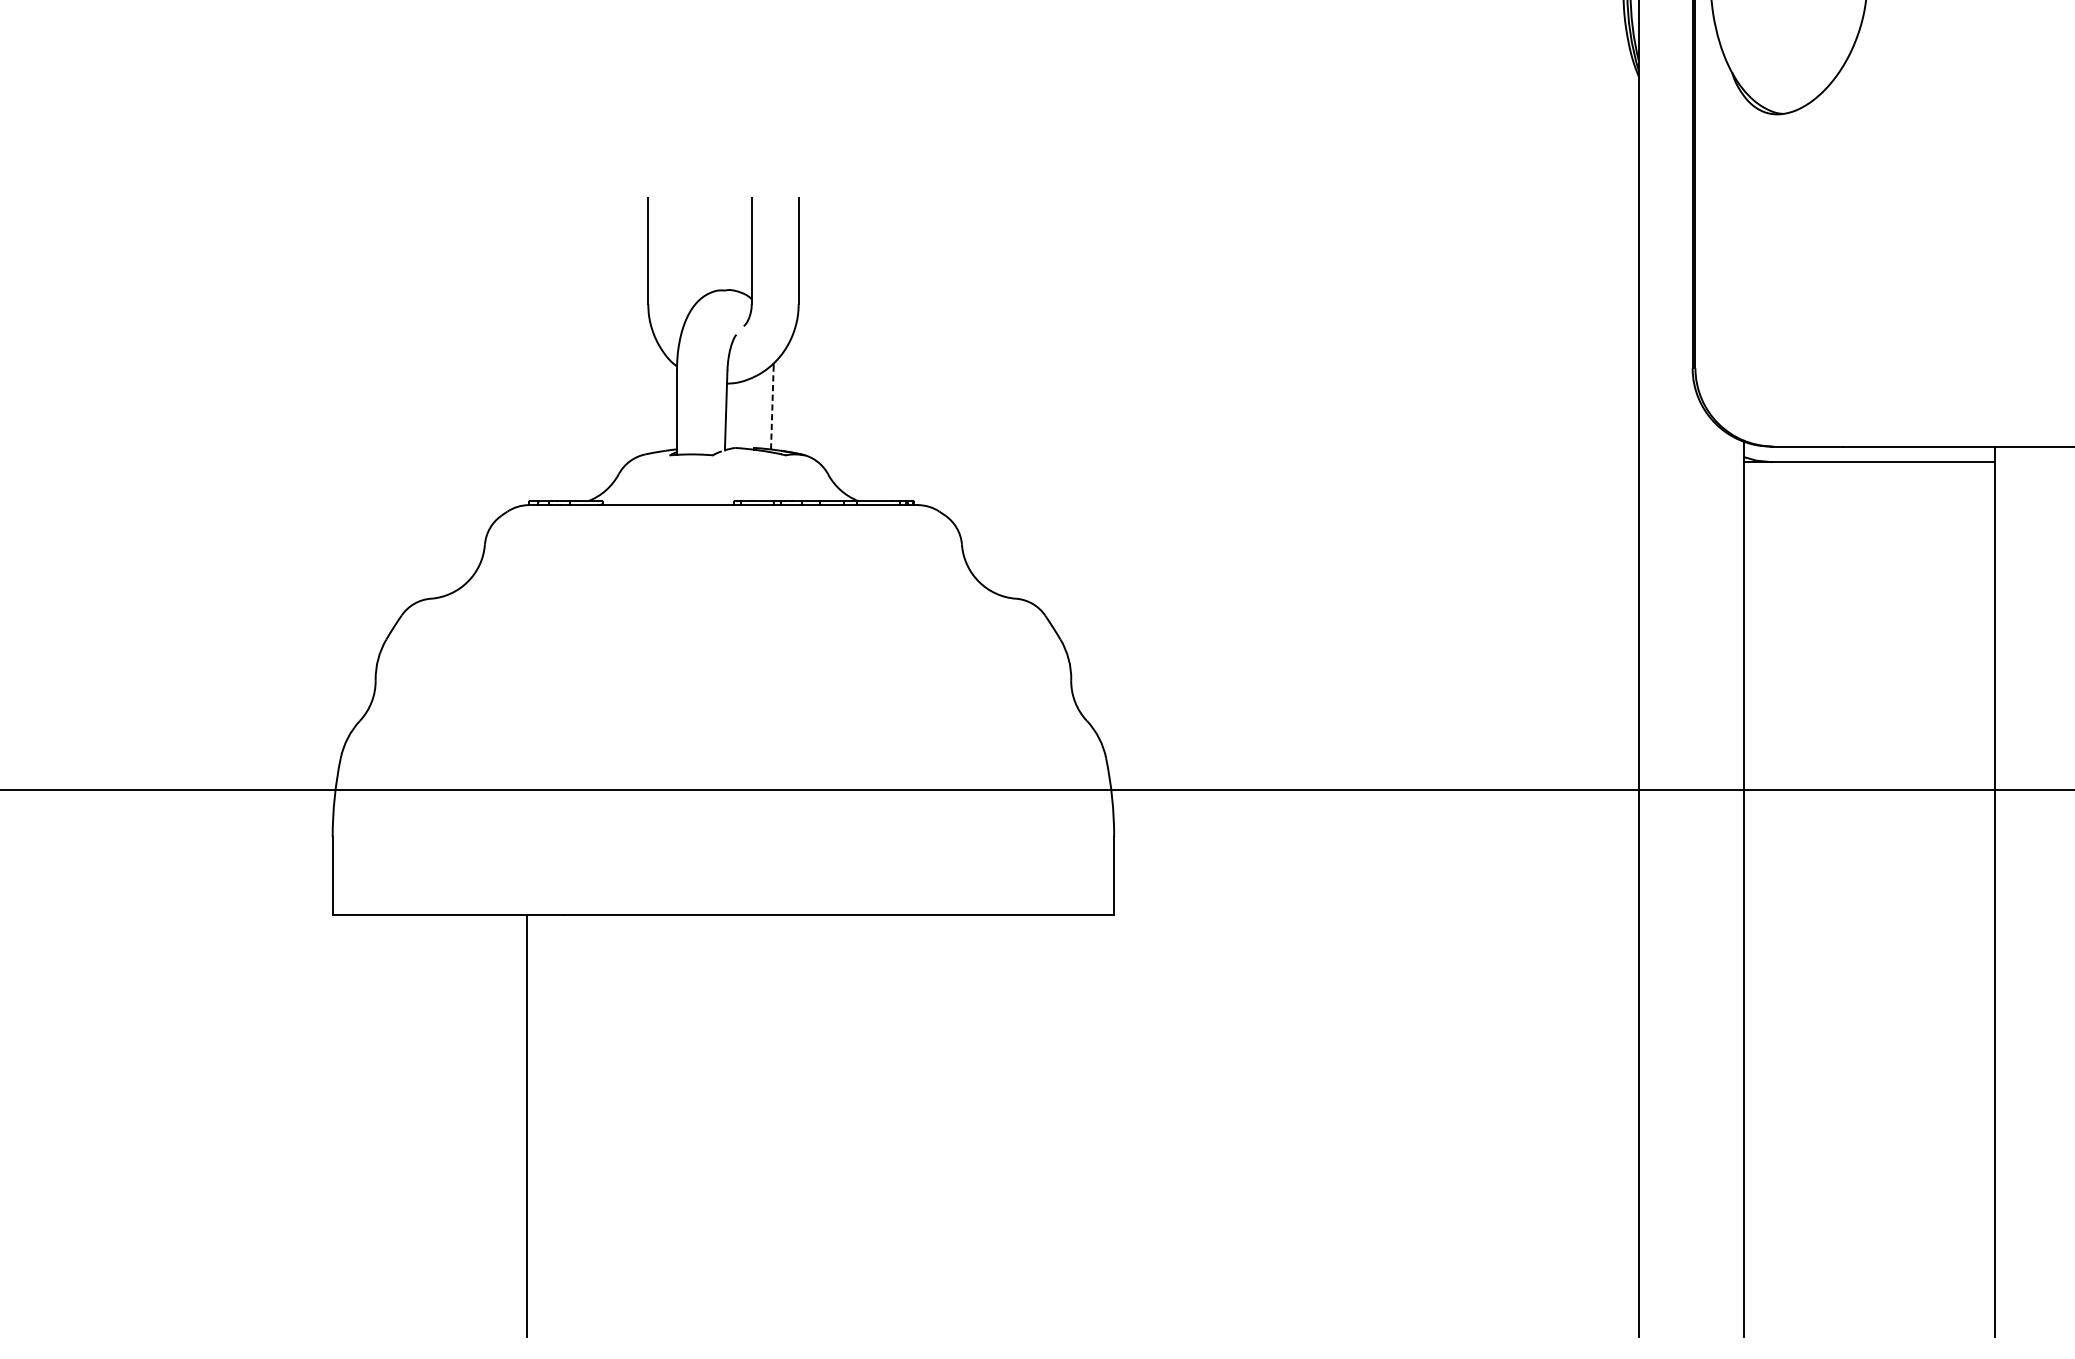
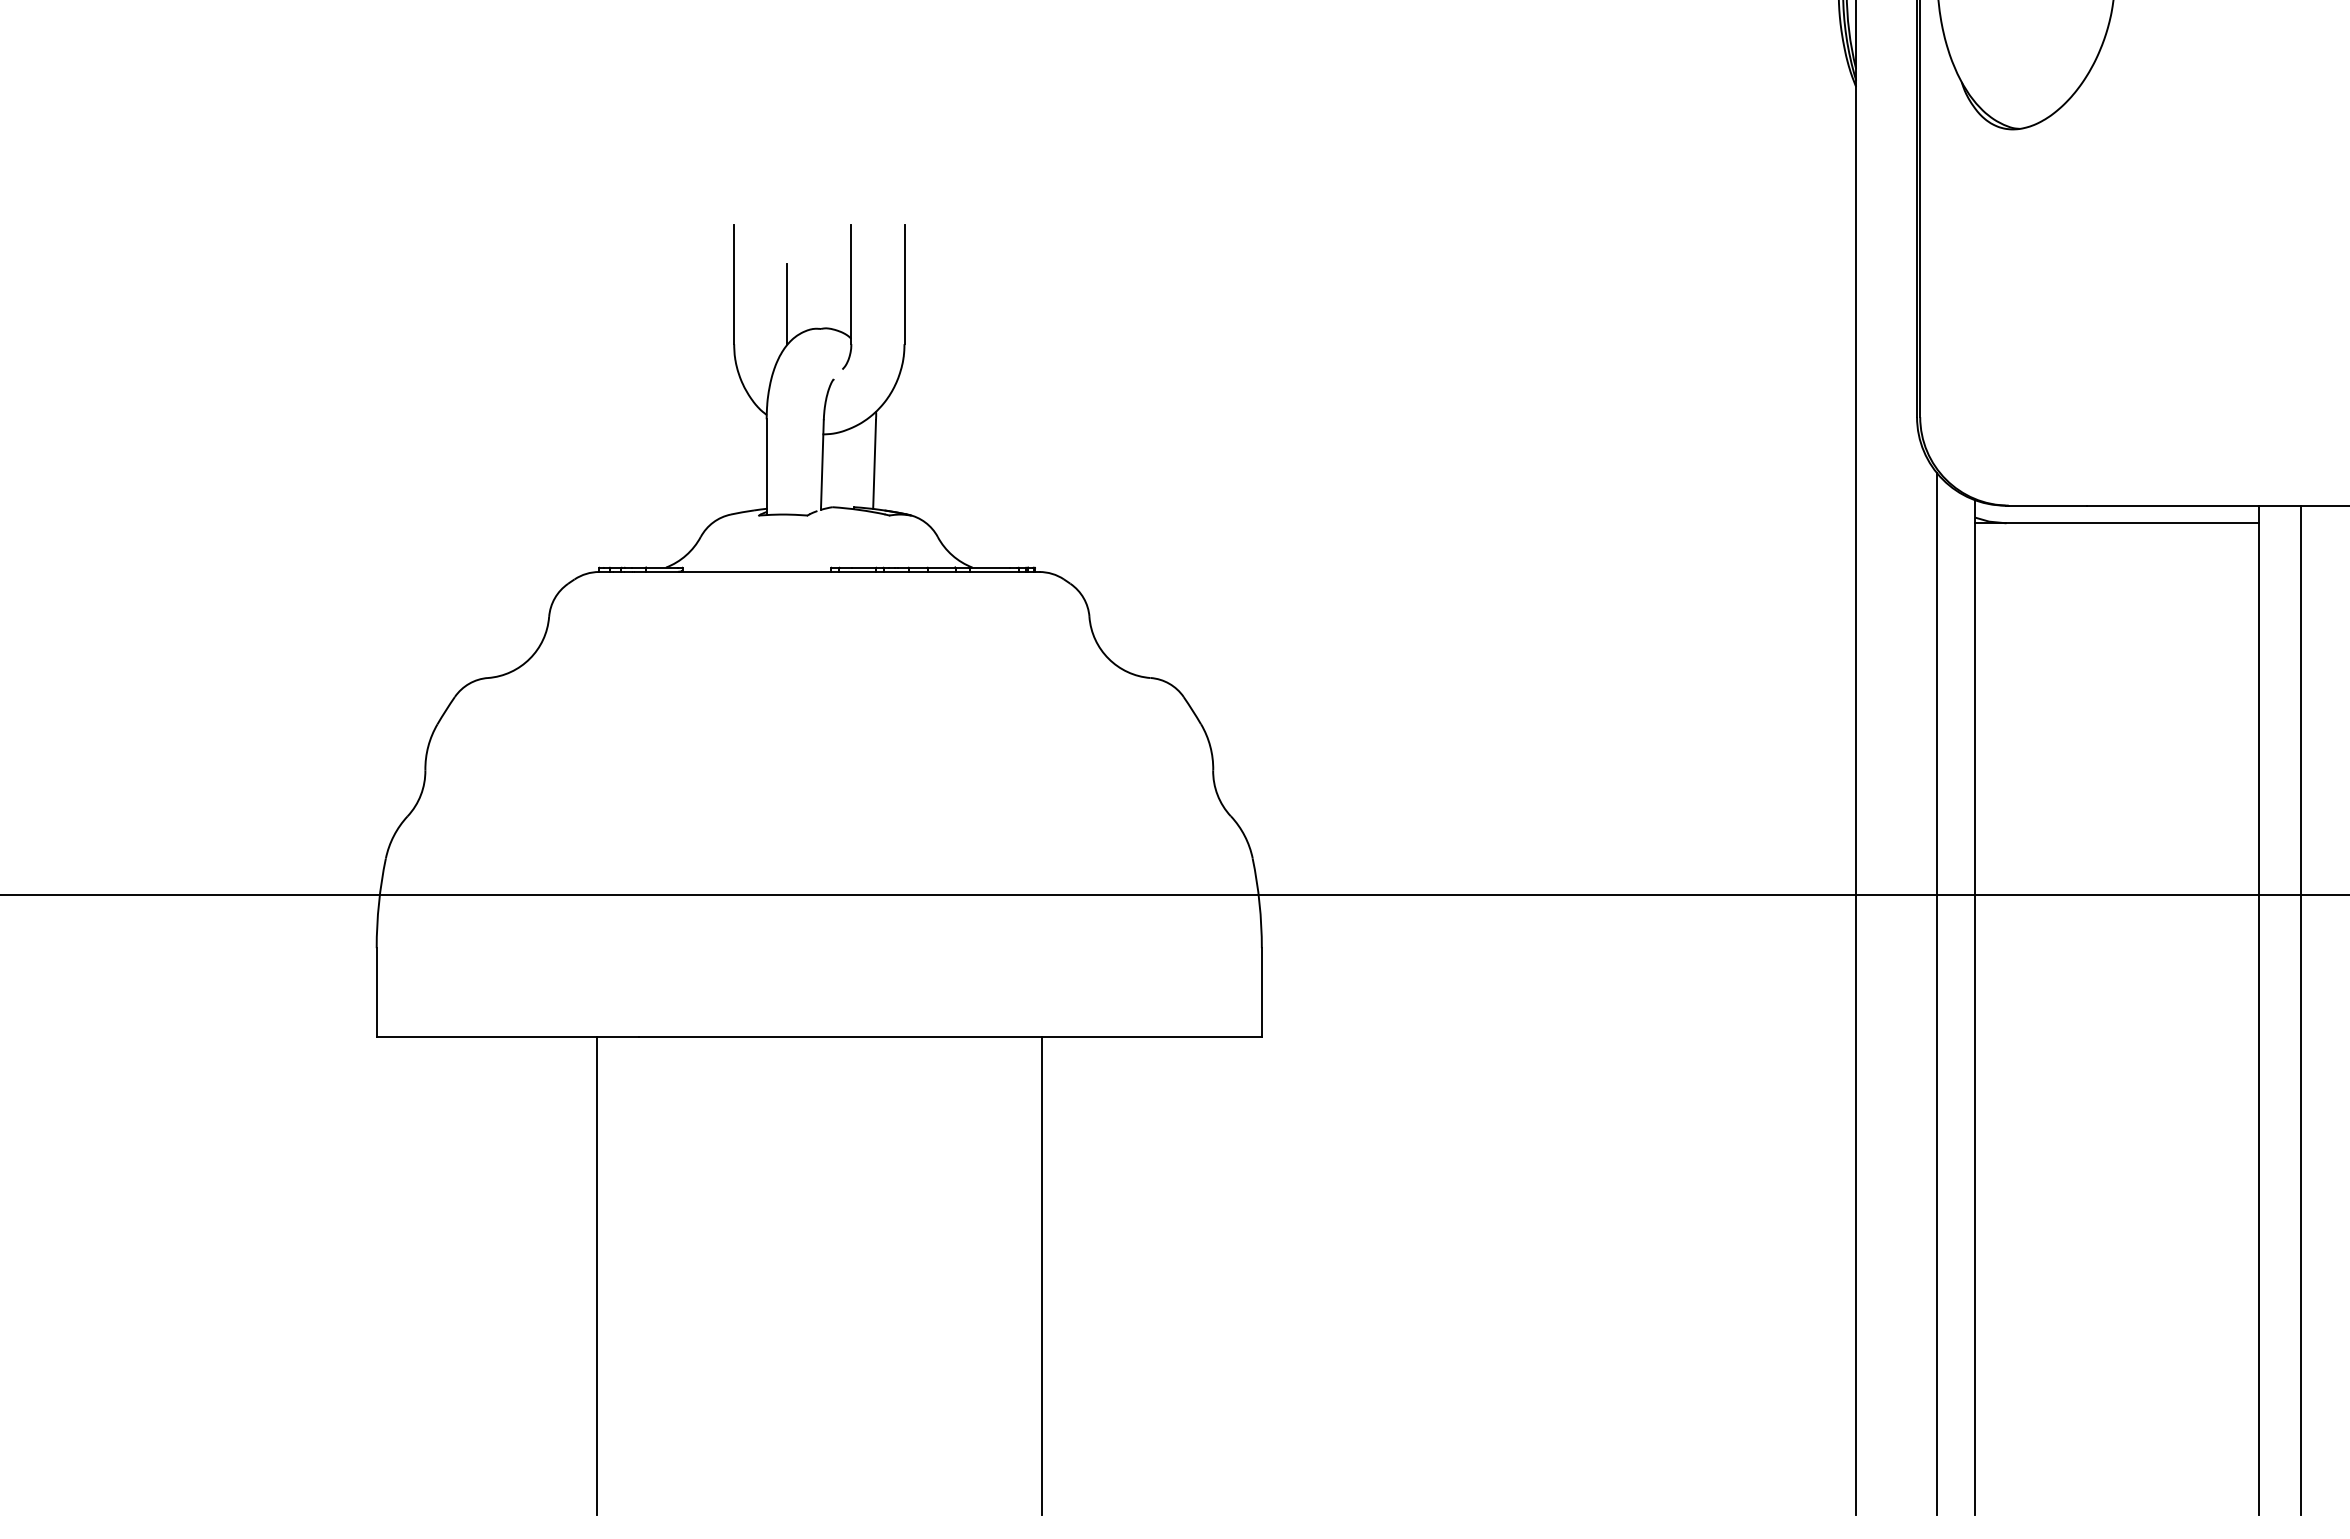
line: (695, 268) -> (787, 303), added
line: (772, 410) -> (874, 464), dashed -> solid
line: (1710, 877) -> (1937, 993), added
line: (2032, 891) -> (2301, 1009), added
line: (919, 1126) -> (1041, 1275), added

